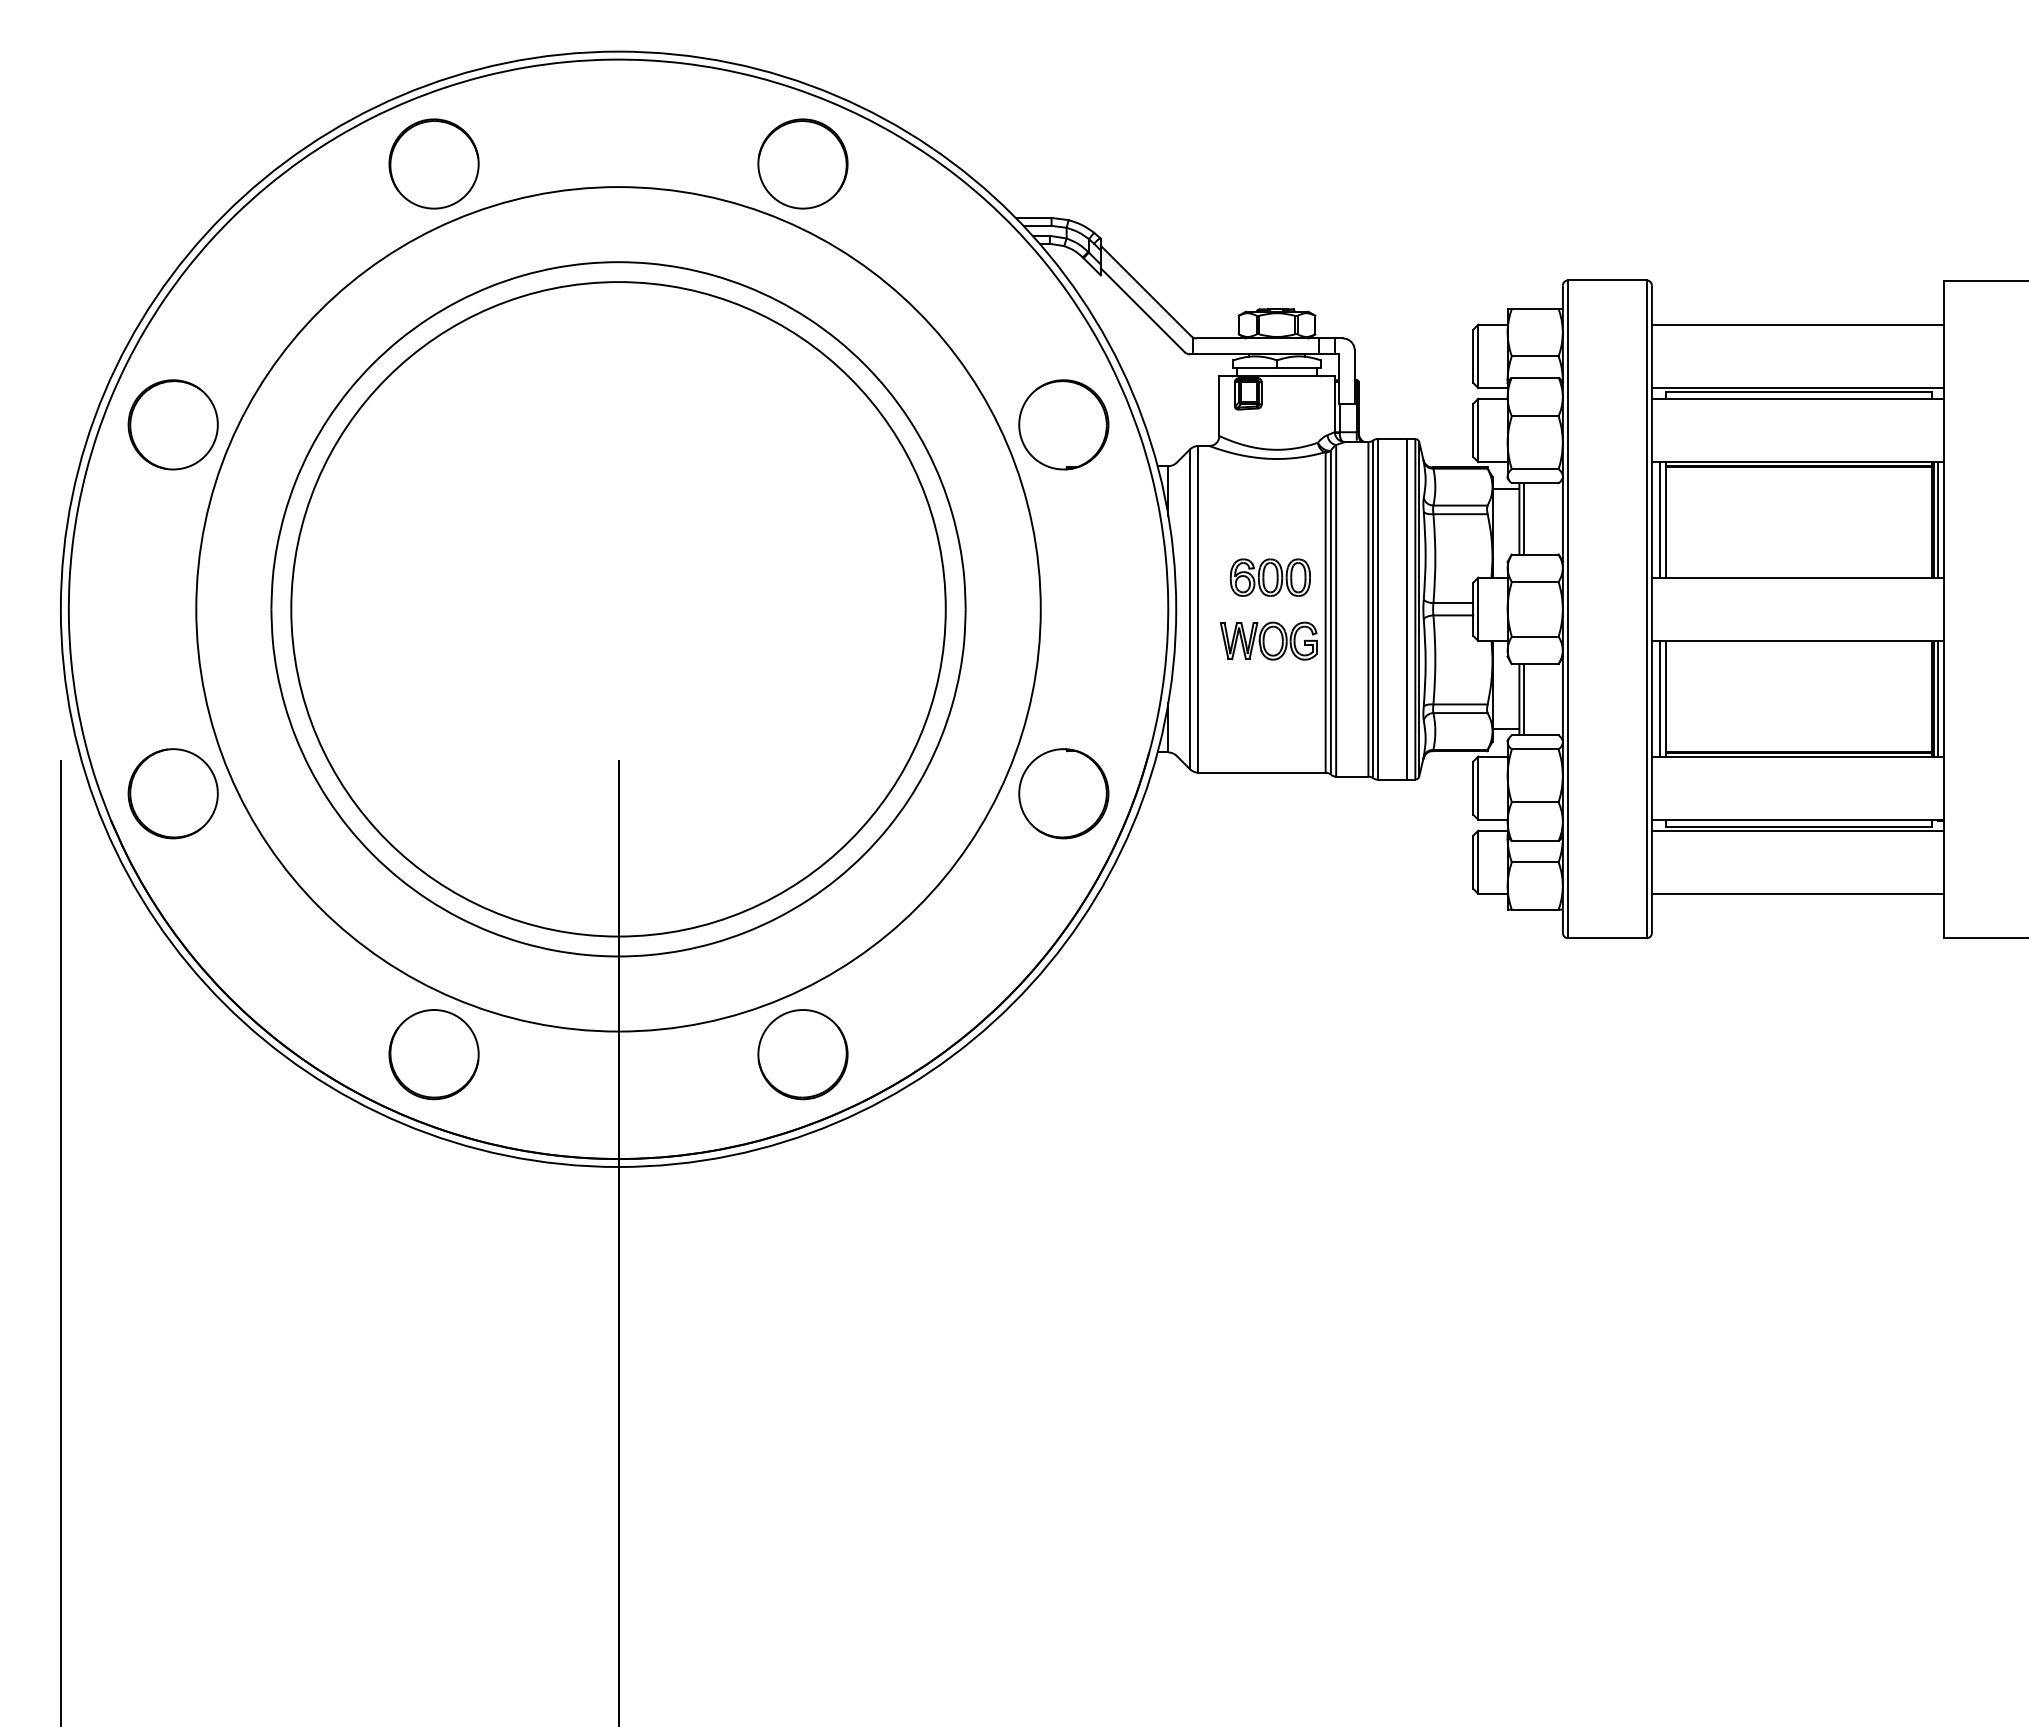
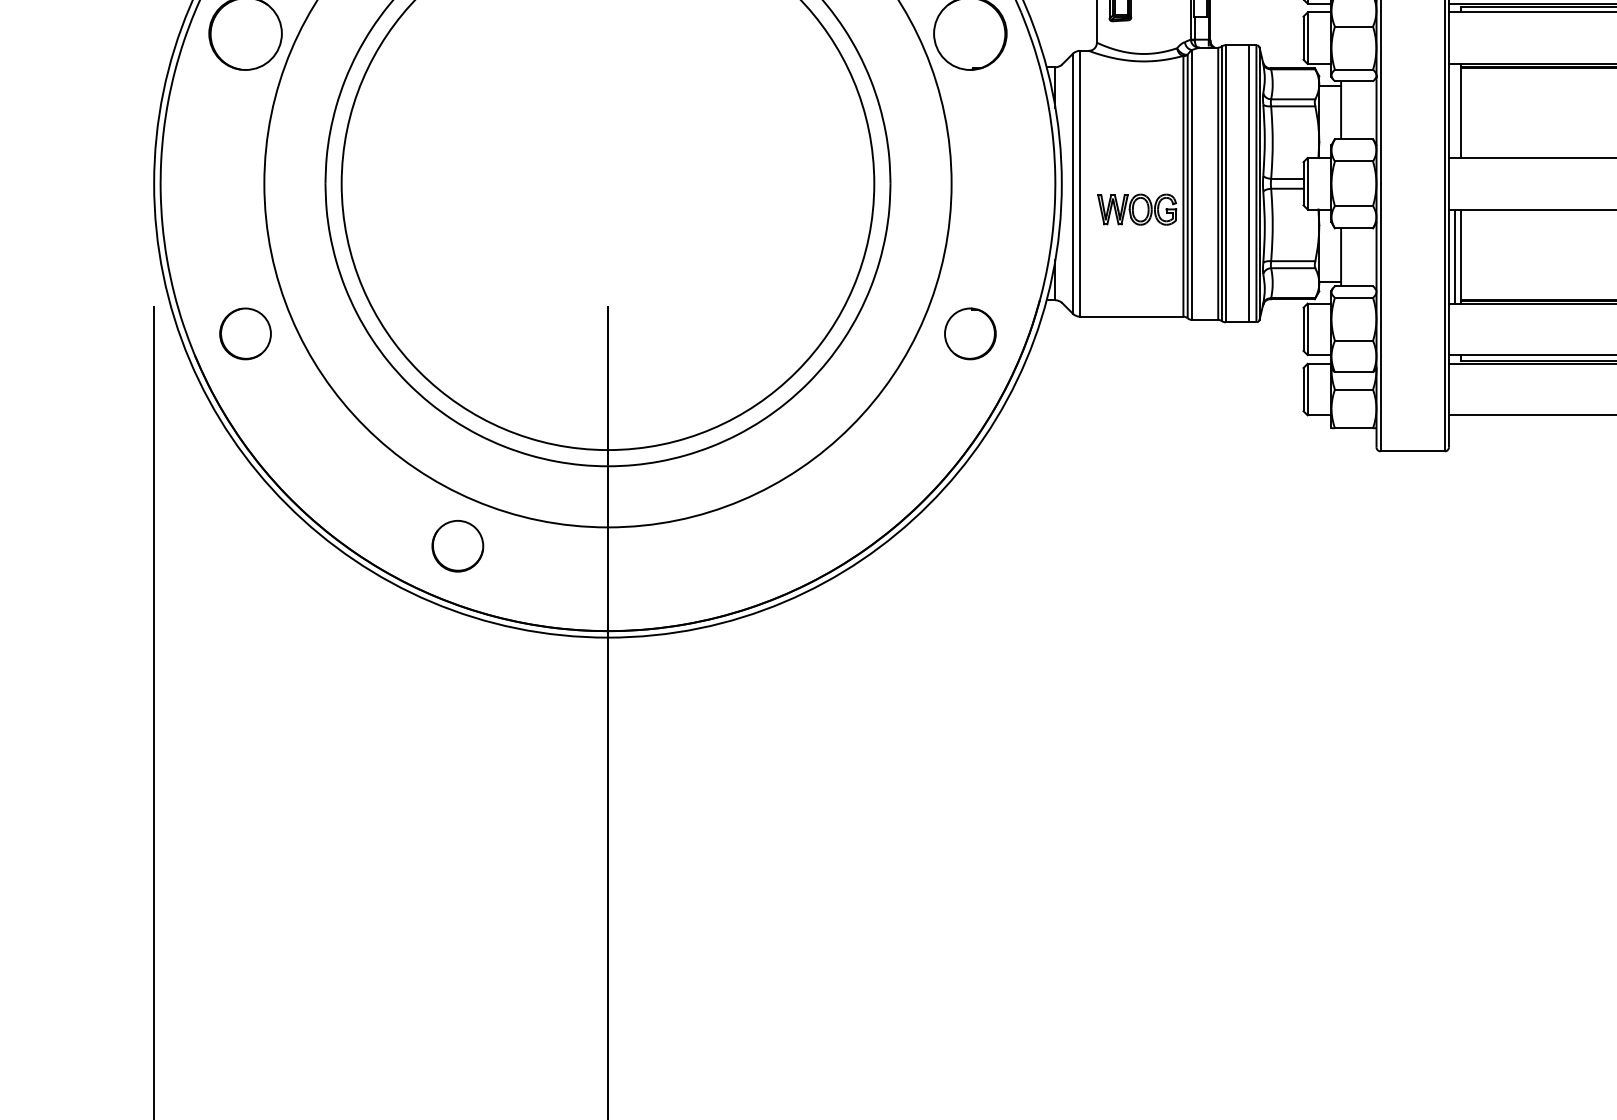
line: (1524, 518) -> (1345, 109), removed
line: (1659, 519) -> (1455, 110), removed
part: (1269, 577) -> (1137, 157), removed
line: (1524, 699) -> (1345, 257), removed
part: (172, 793) -> (245, 333), size x0.7
part: (1063, 793) -> (970, 333), size x0.7
part: (433, 1054) -> (457, 546), size x0.7
part: (802, 1054) -> (757, 546), removed

